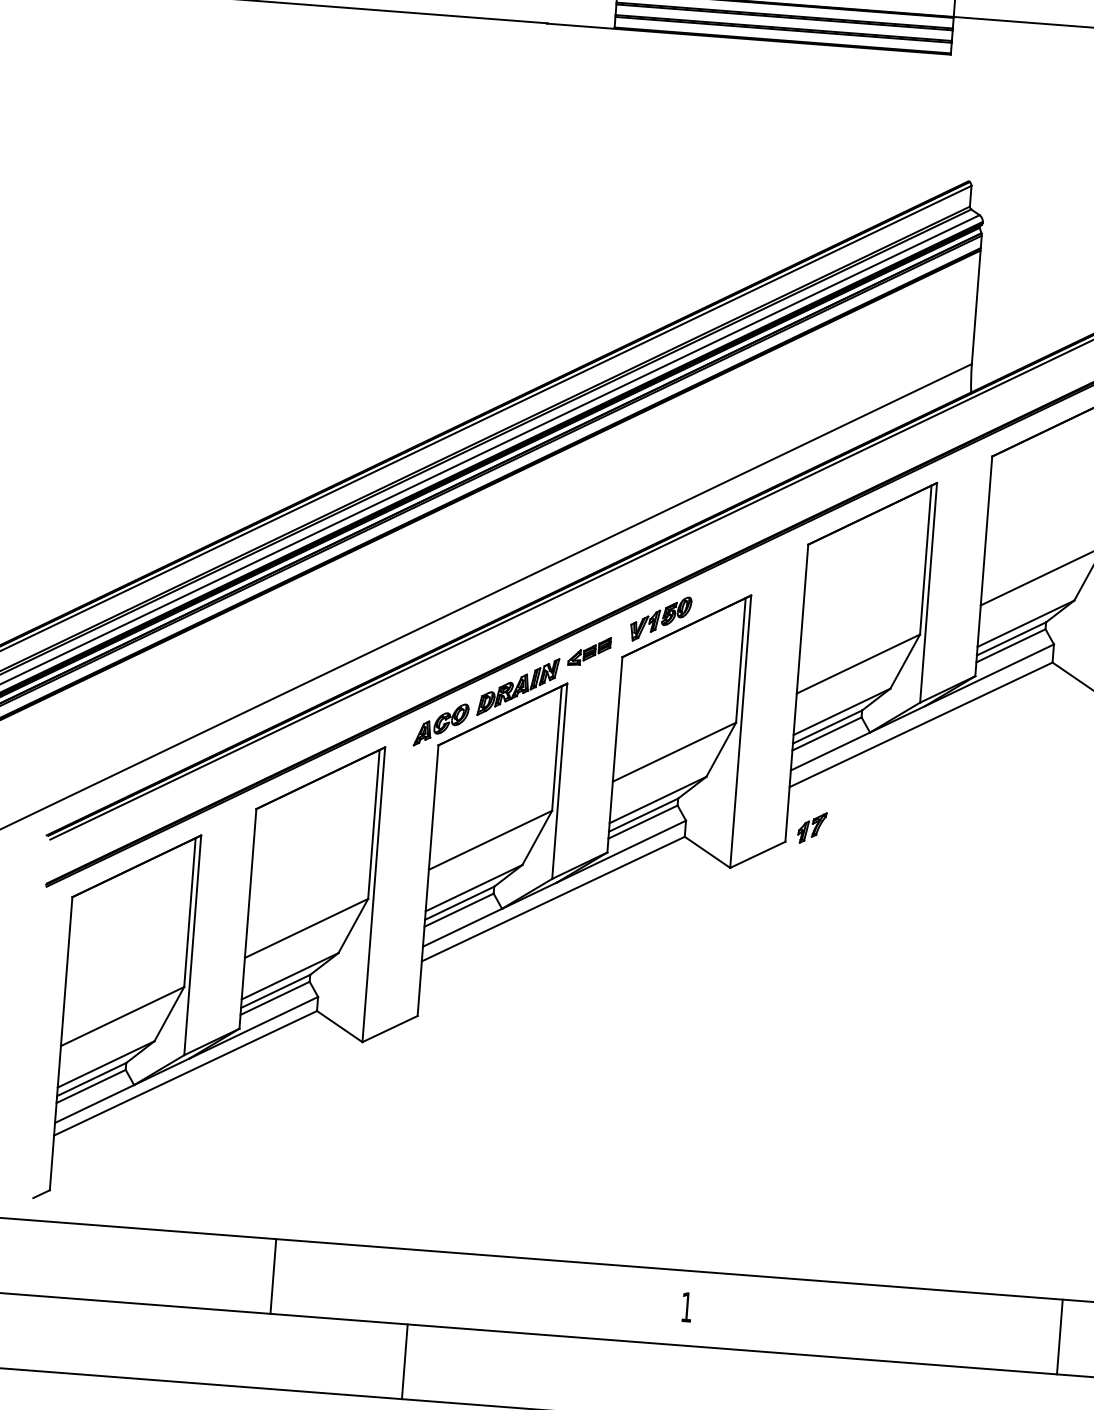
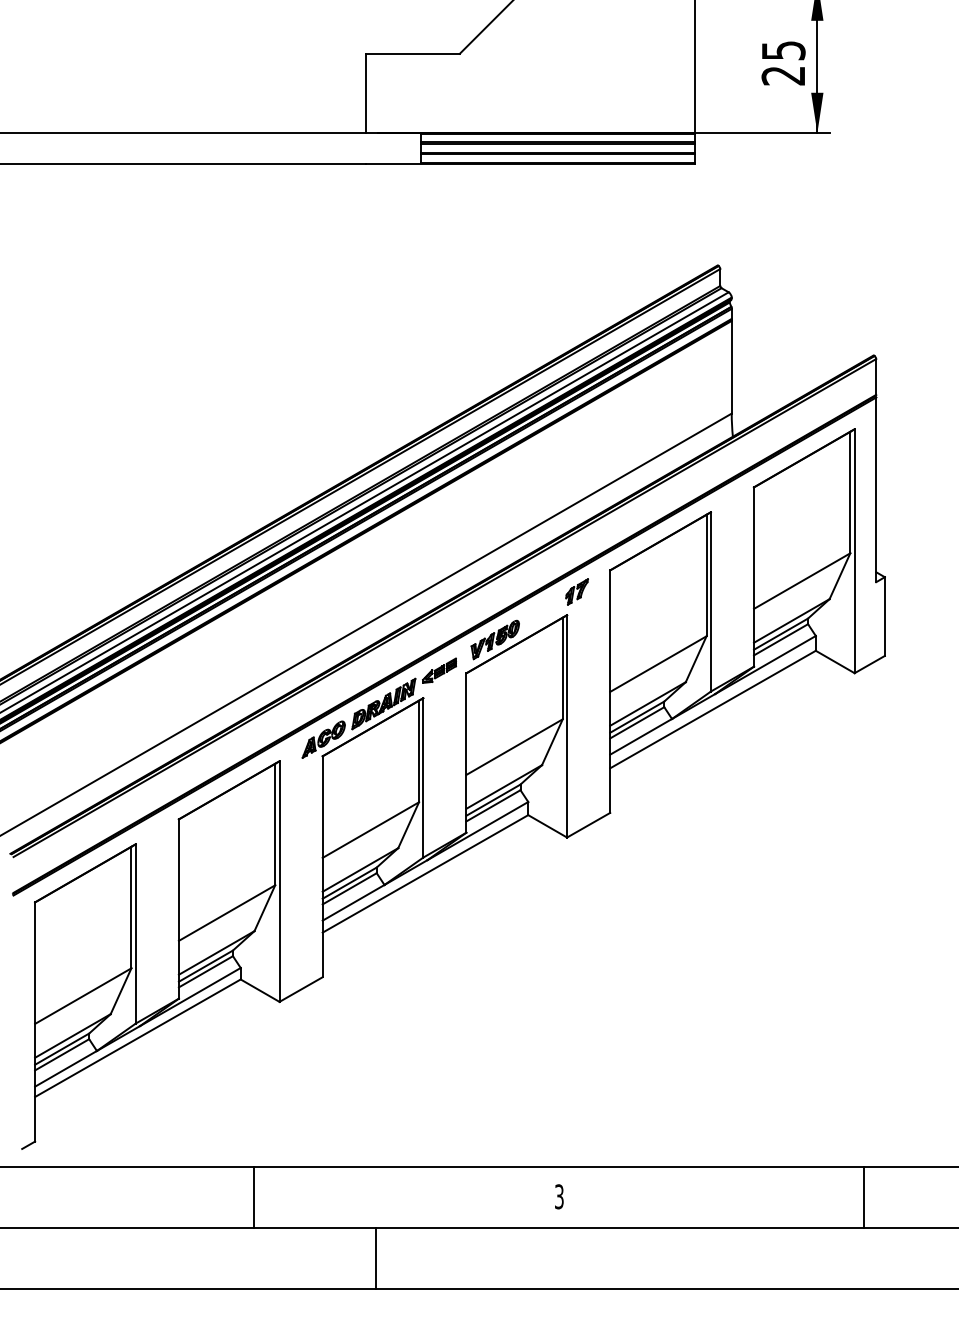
part: (811, 827) -> (576, 591), moved
line: (272, 1276) -> (253, 1197), moved
text: (687, 1306) -> (559, 1196), 1 -> 3
line: (404, 1361) -> (375, 1258), moved

